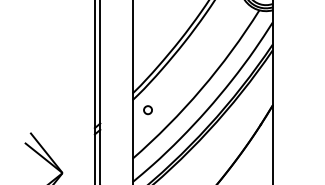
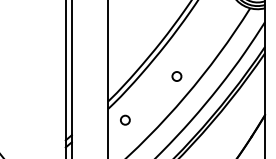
circle: (193, 71) -> (176, 76), added

